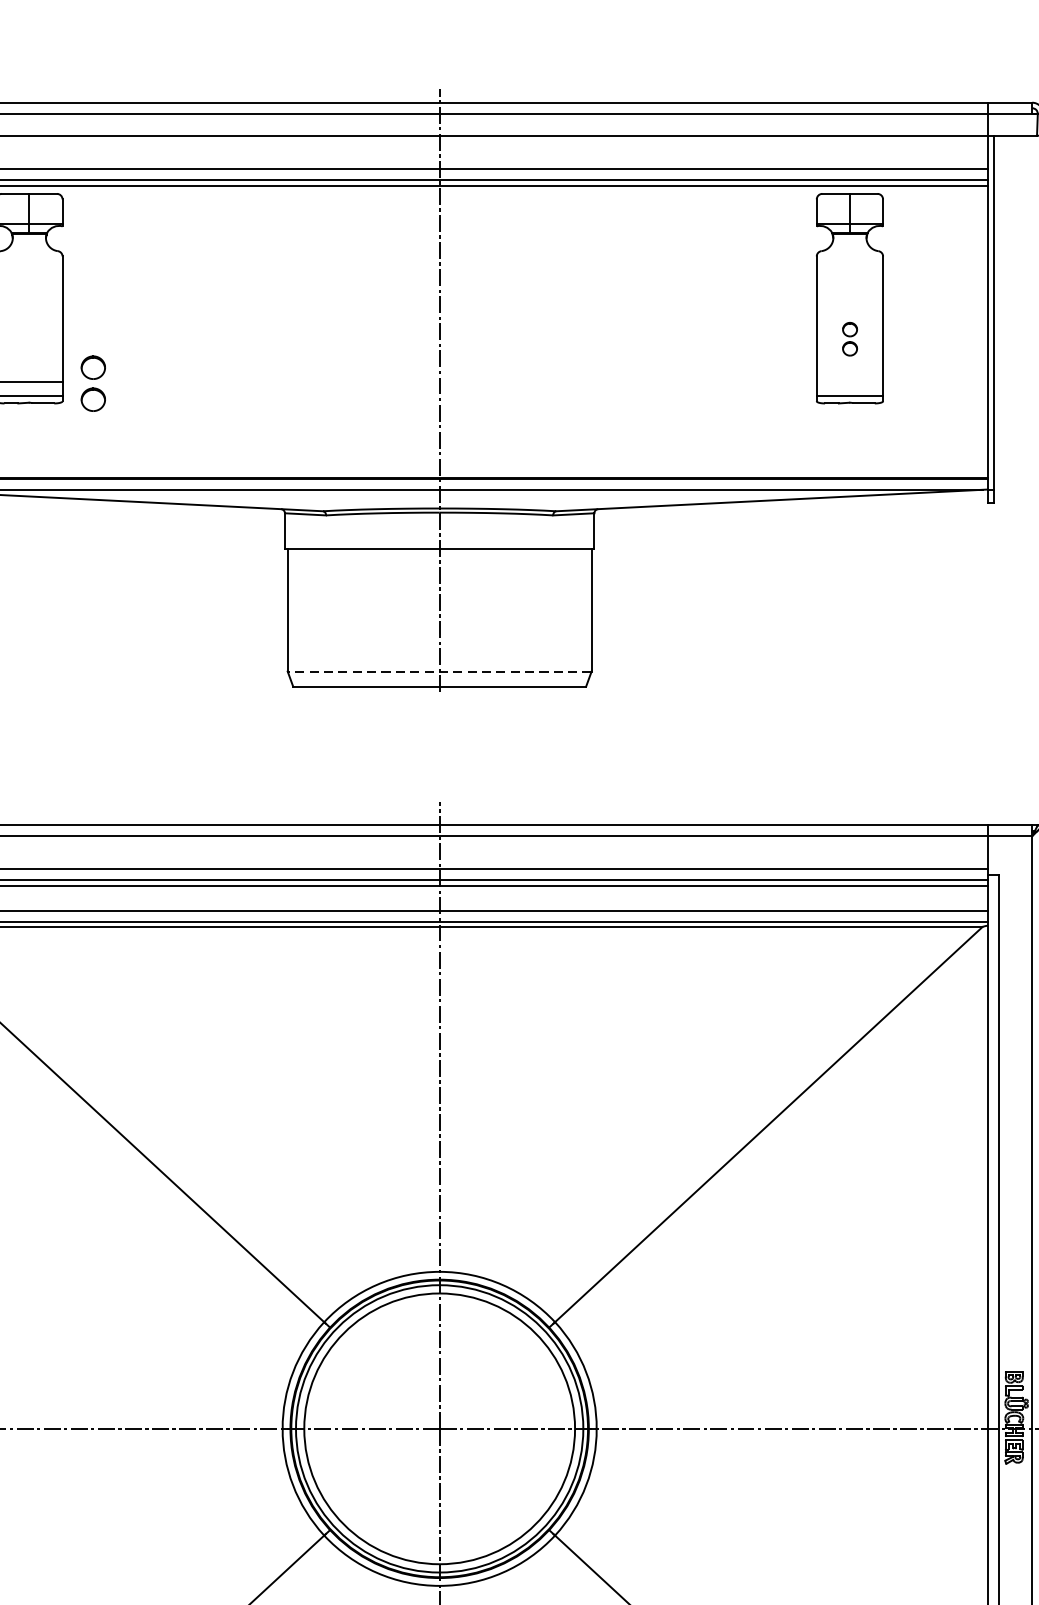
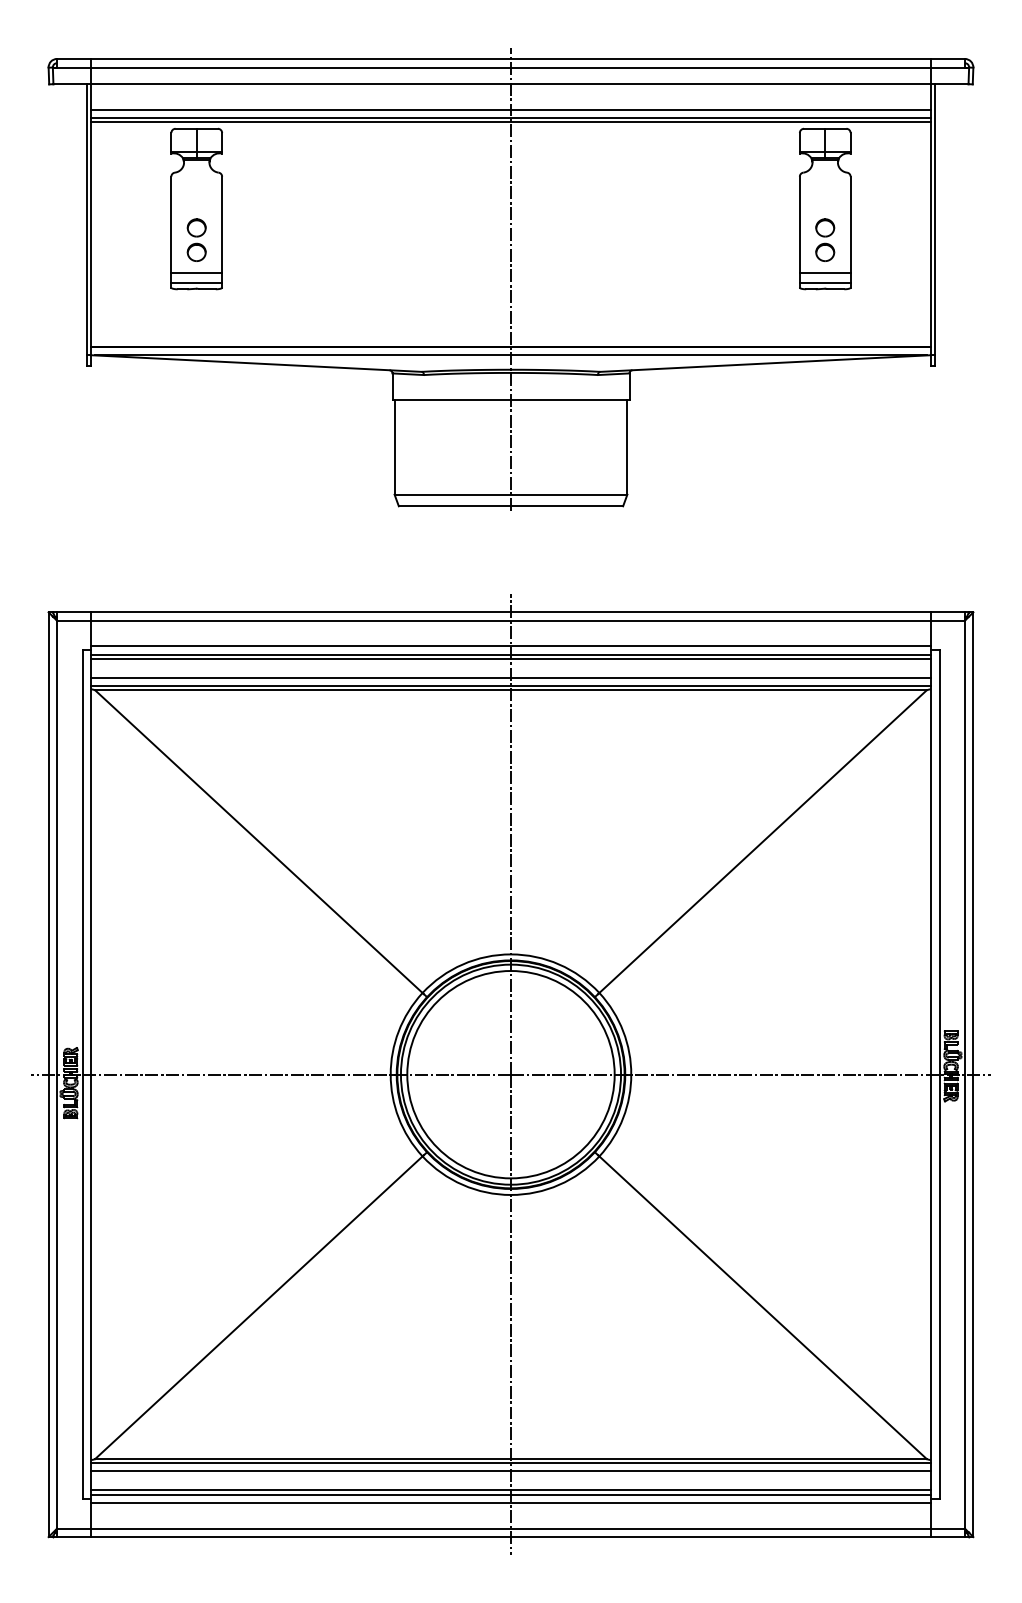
part: (850, 338) -> (825, 239), size x1.67
line: (848, 381) -> (824, 272), added
part: (93, 382) -> (196, 239), moved
line: (439, 671) -> (510, 494), dashed -> solid

